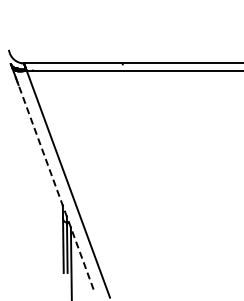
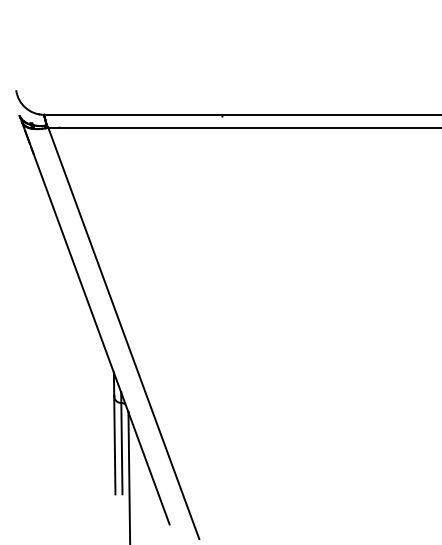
line: (52, 178) -> (95, 323), dashed -> solid

